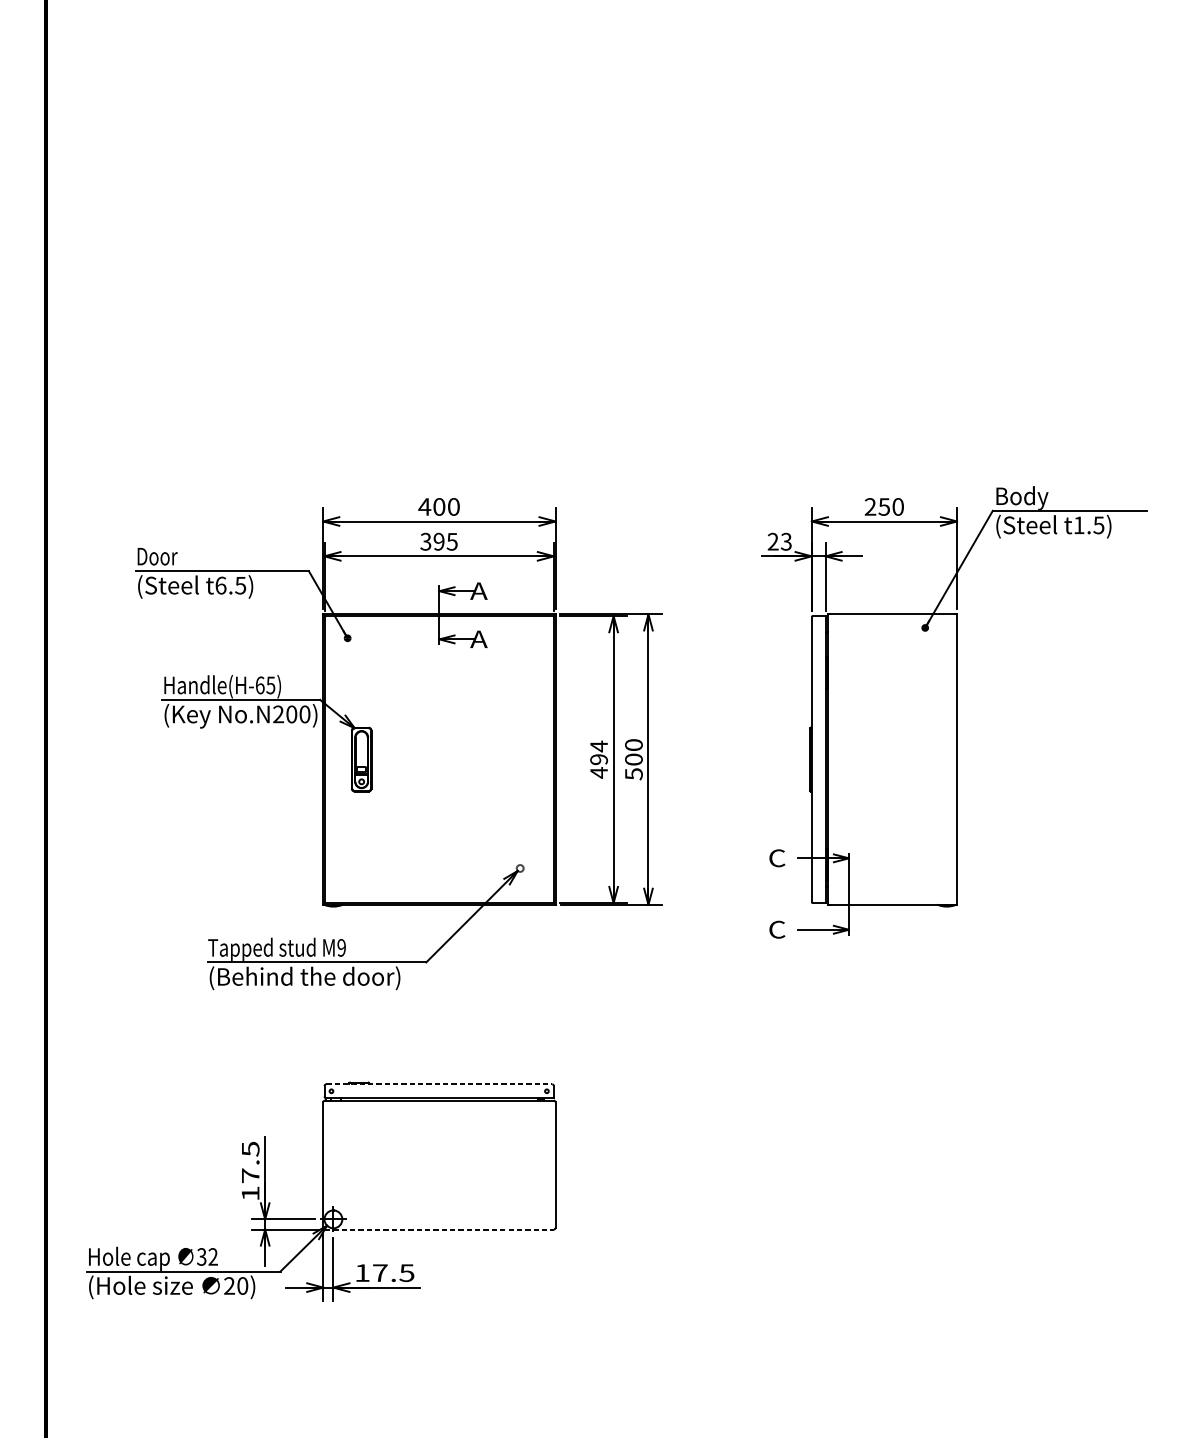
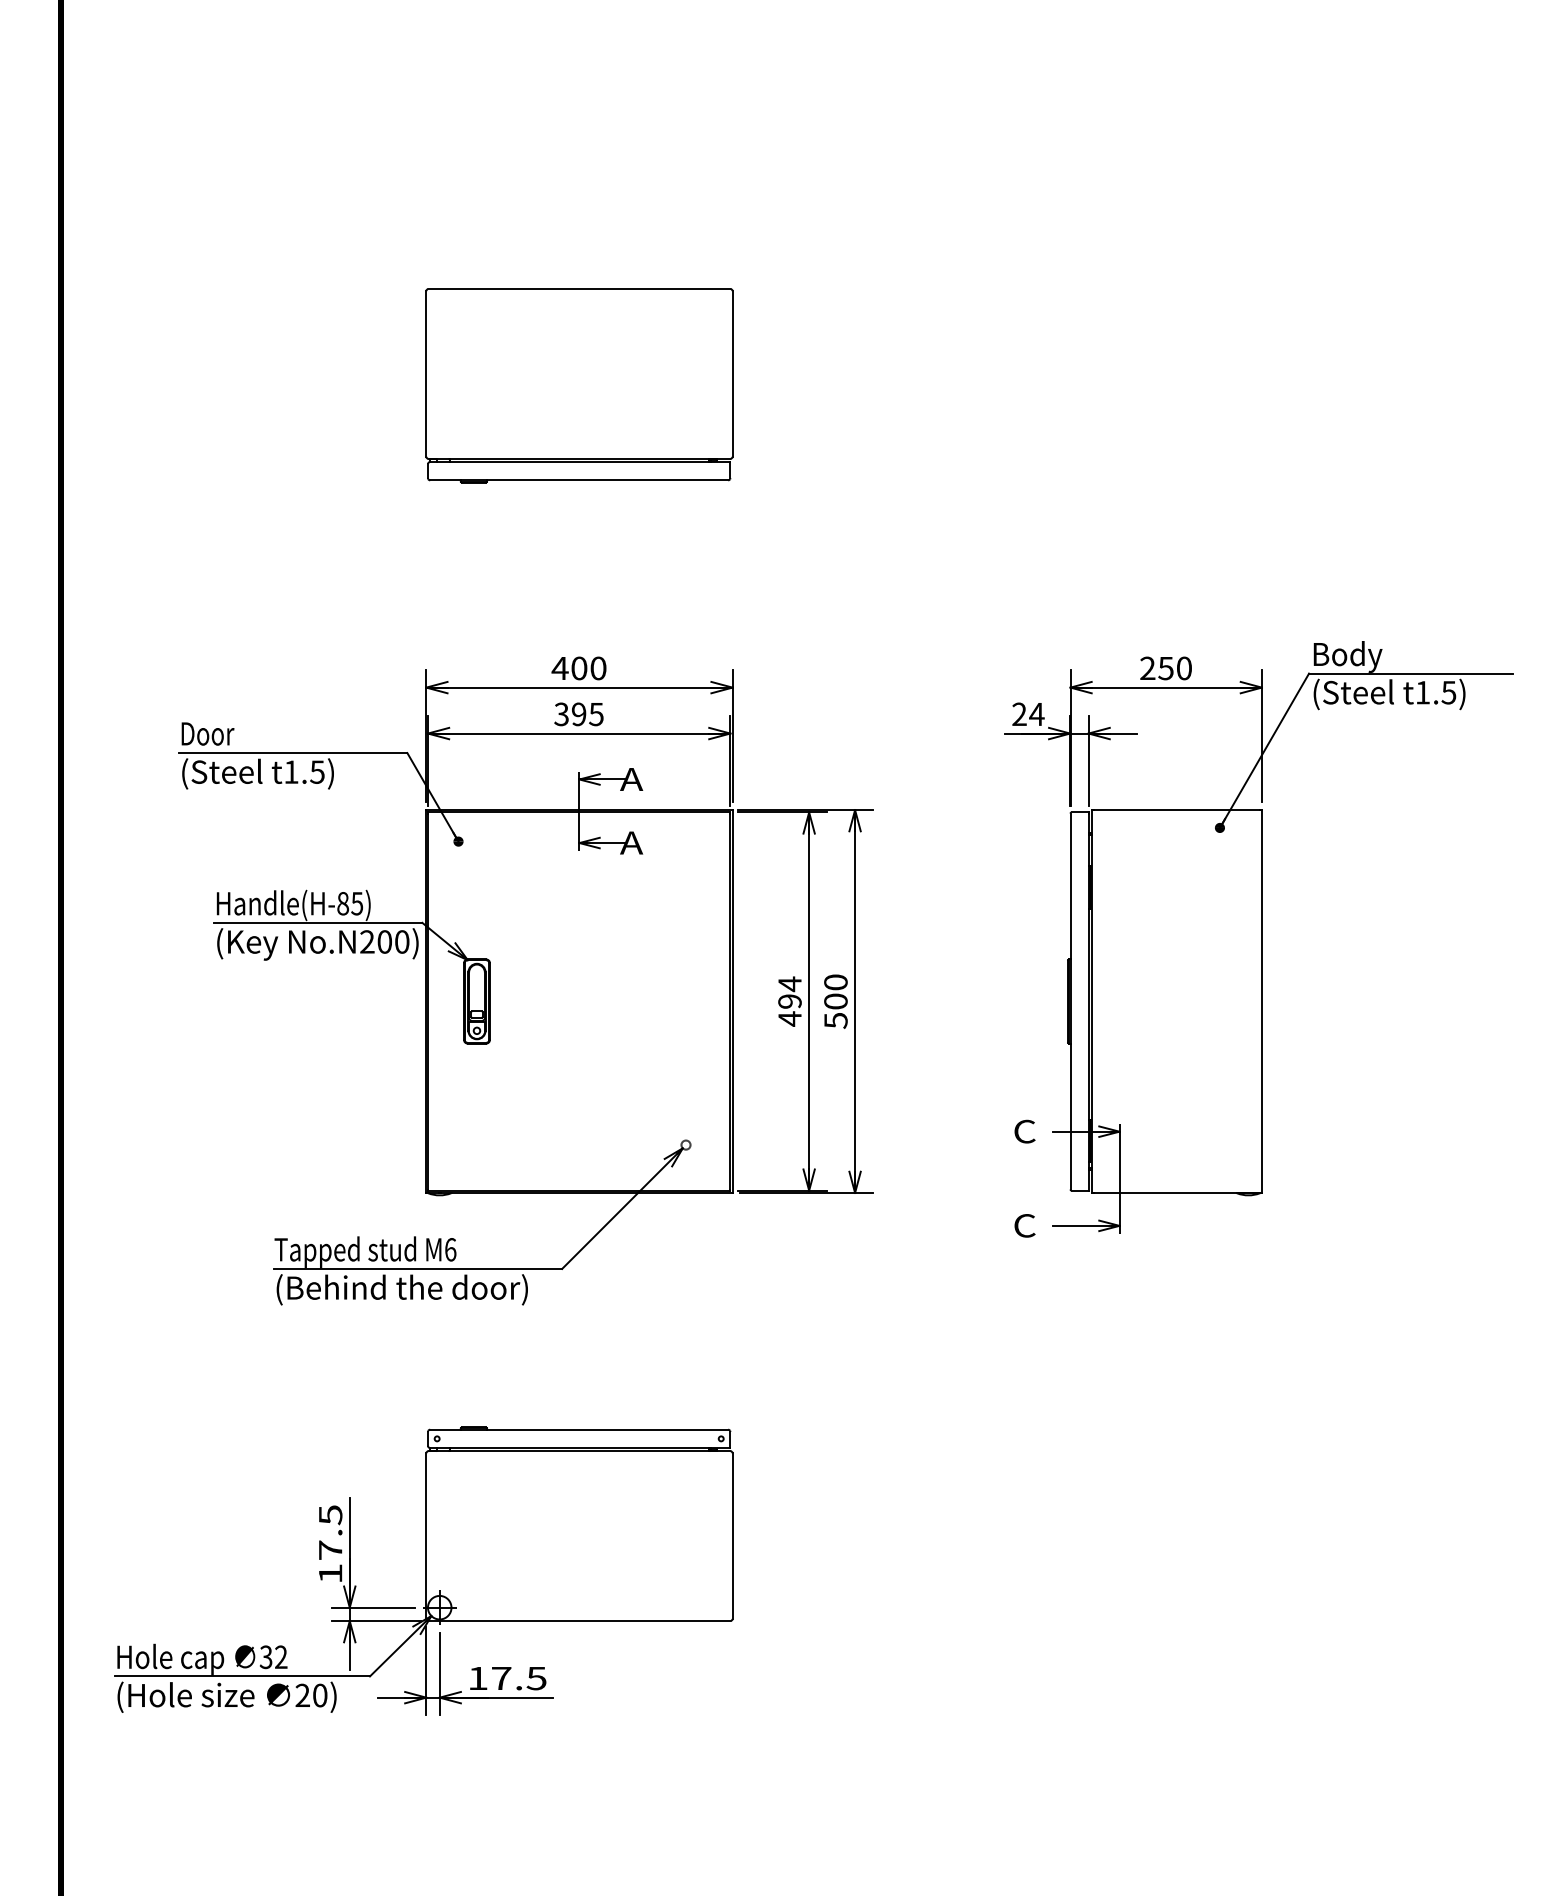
part: (439, 292) -> (579, 385), added
text: (786, 541) -> (1036, 714), 23 -> 24
text: (220, 585) -> (291, 771), t6.5) -> t1.5)
text: (260, 685) -> (343, 903), Handle(H-65) -> Handle(H-85)
text: (341, 947) -> (450, 1249), M9 -> M6
line: (439, 1084) -> (579, 1429), dashed -> solid
line: (439, 1229) -> (579, 1621), dashed -> solid

